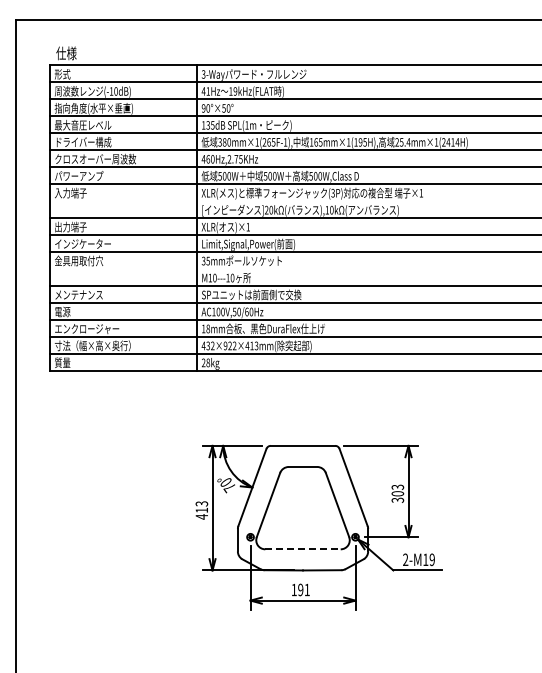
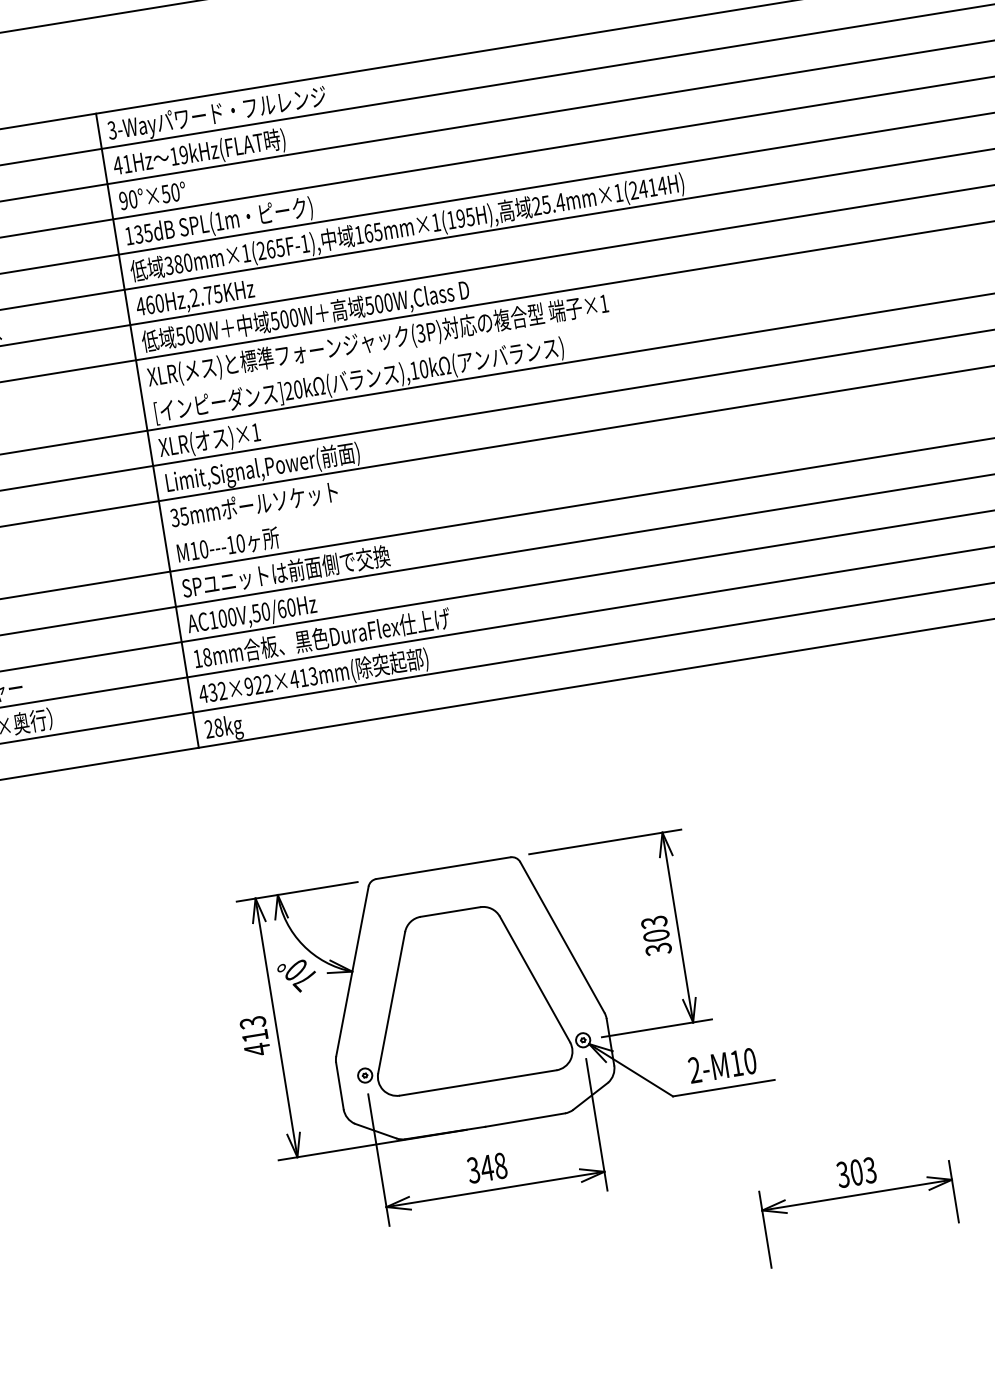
line: (303, 549) -> (479, 1083), dashed -> solid
text: (431, 559) -> (748, 1060), 2-M19 -> 2-M10
text: (300, 589) -> (486, 1167), 191 -> 348
part: (471, 635) -> (857, 1205), added

